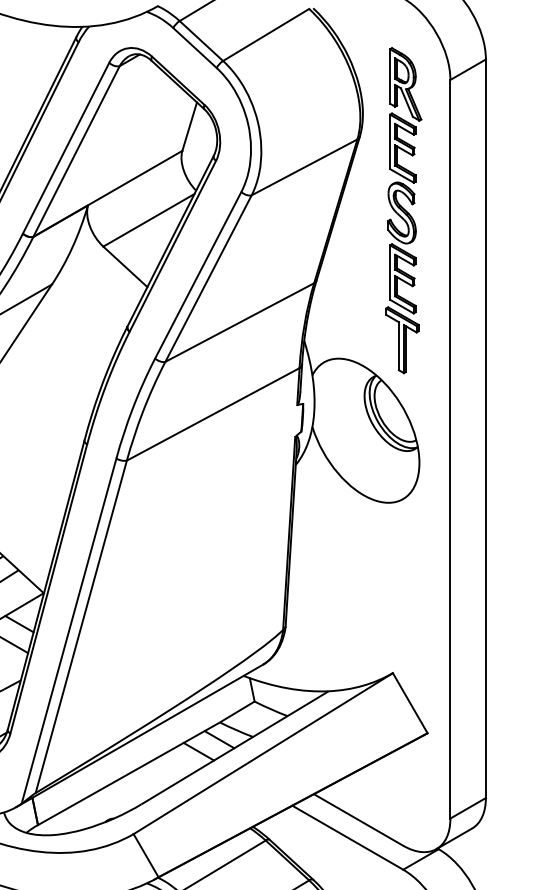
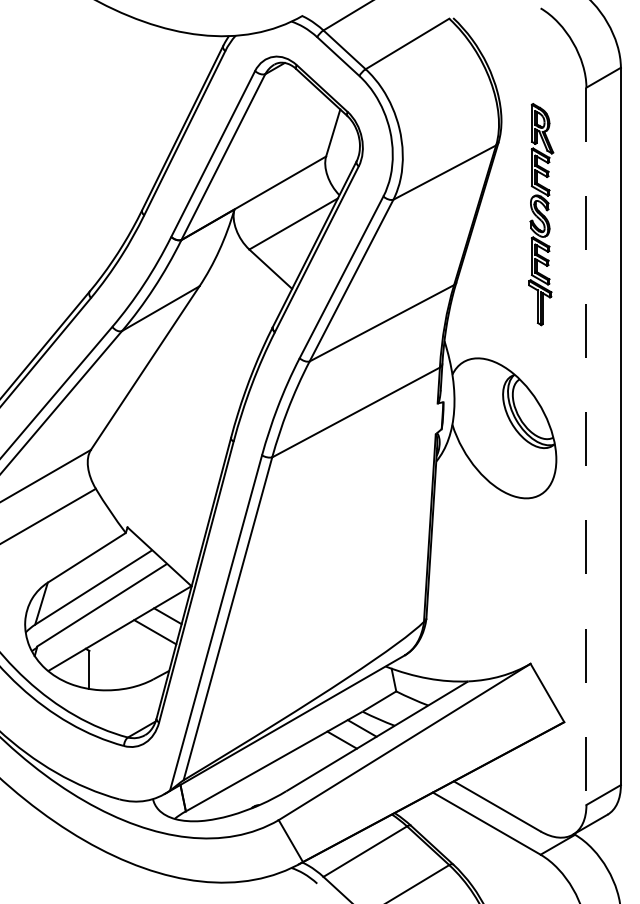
part: (404, 210) -> (541, 214), size x0.7
line: (450, 449) -> (586, 446), solid -> dashed

